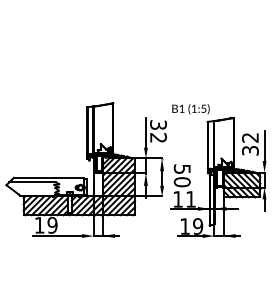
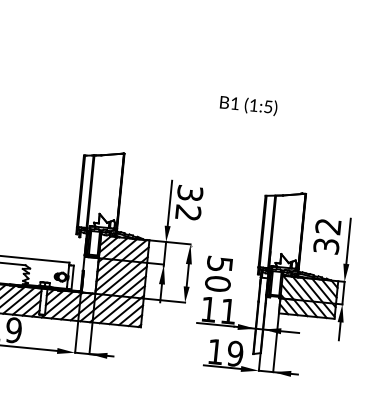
text: (190, 109) -> (248, 105), moved

